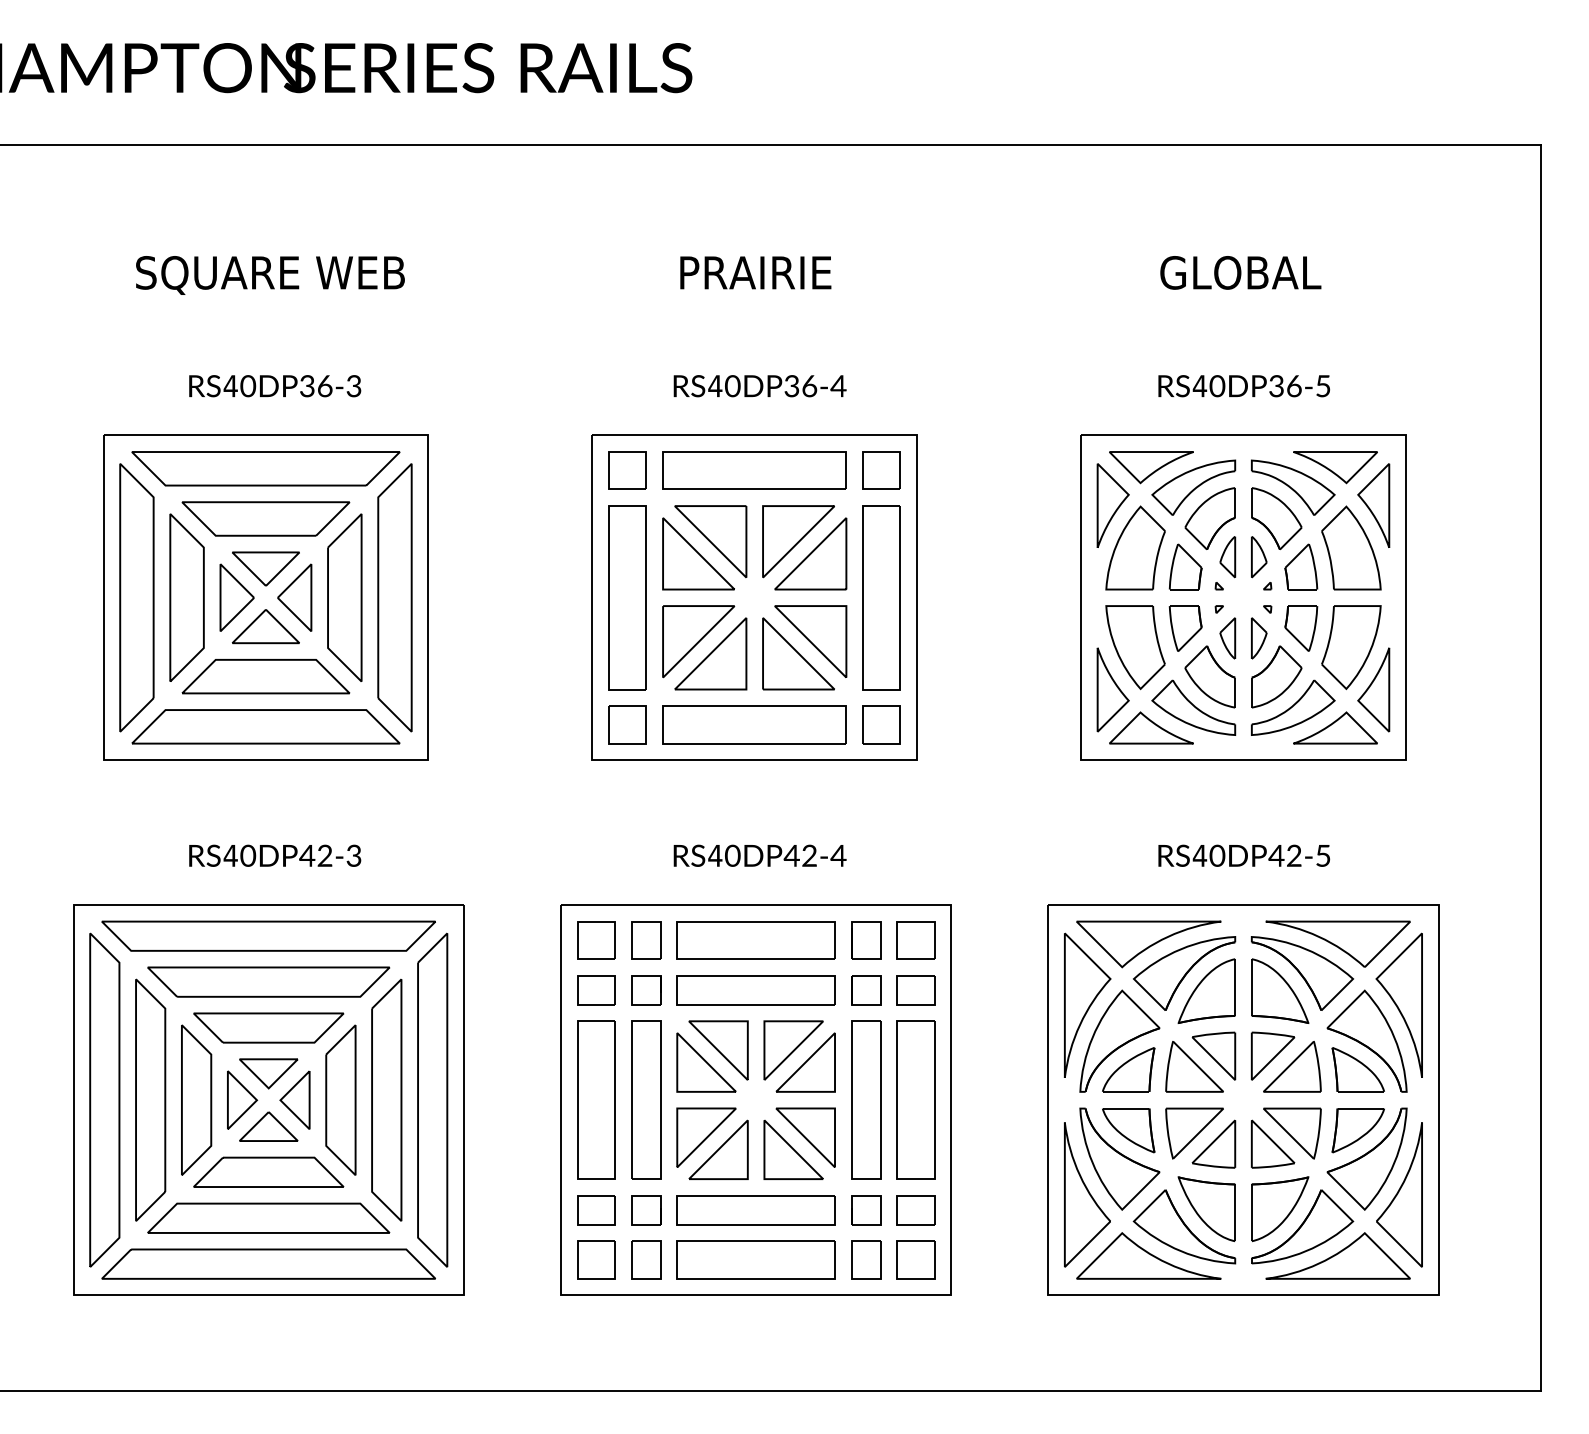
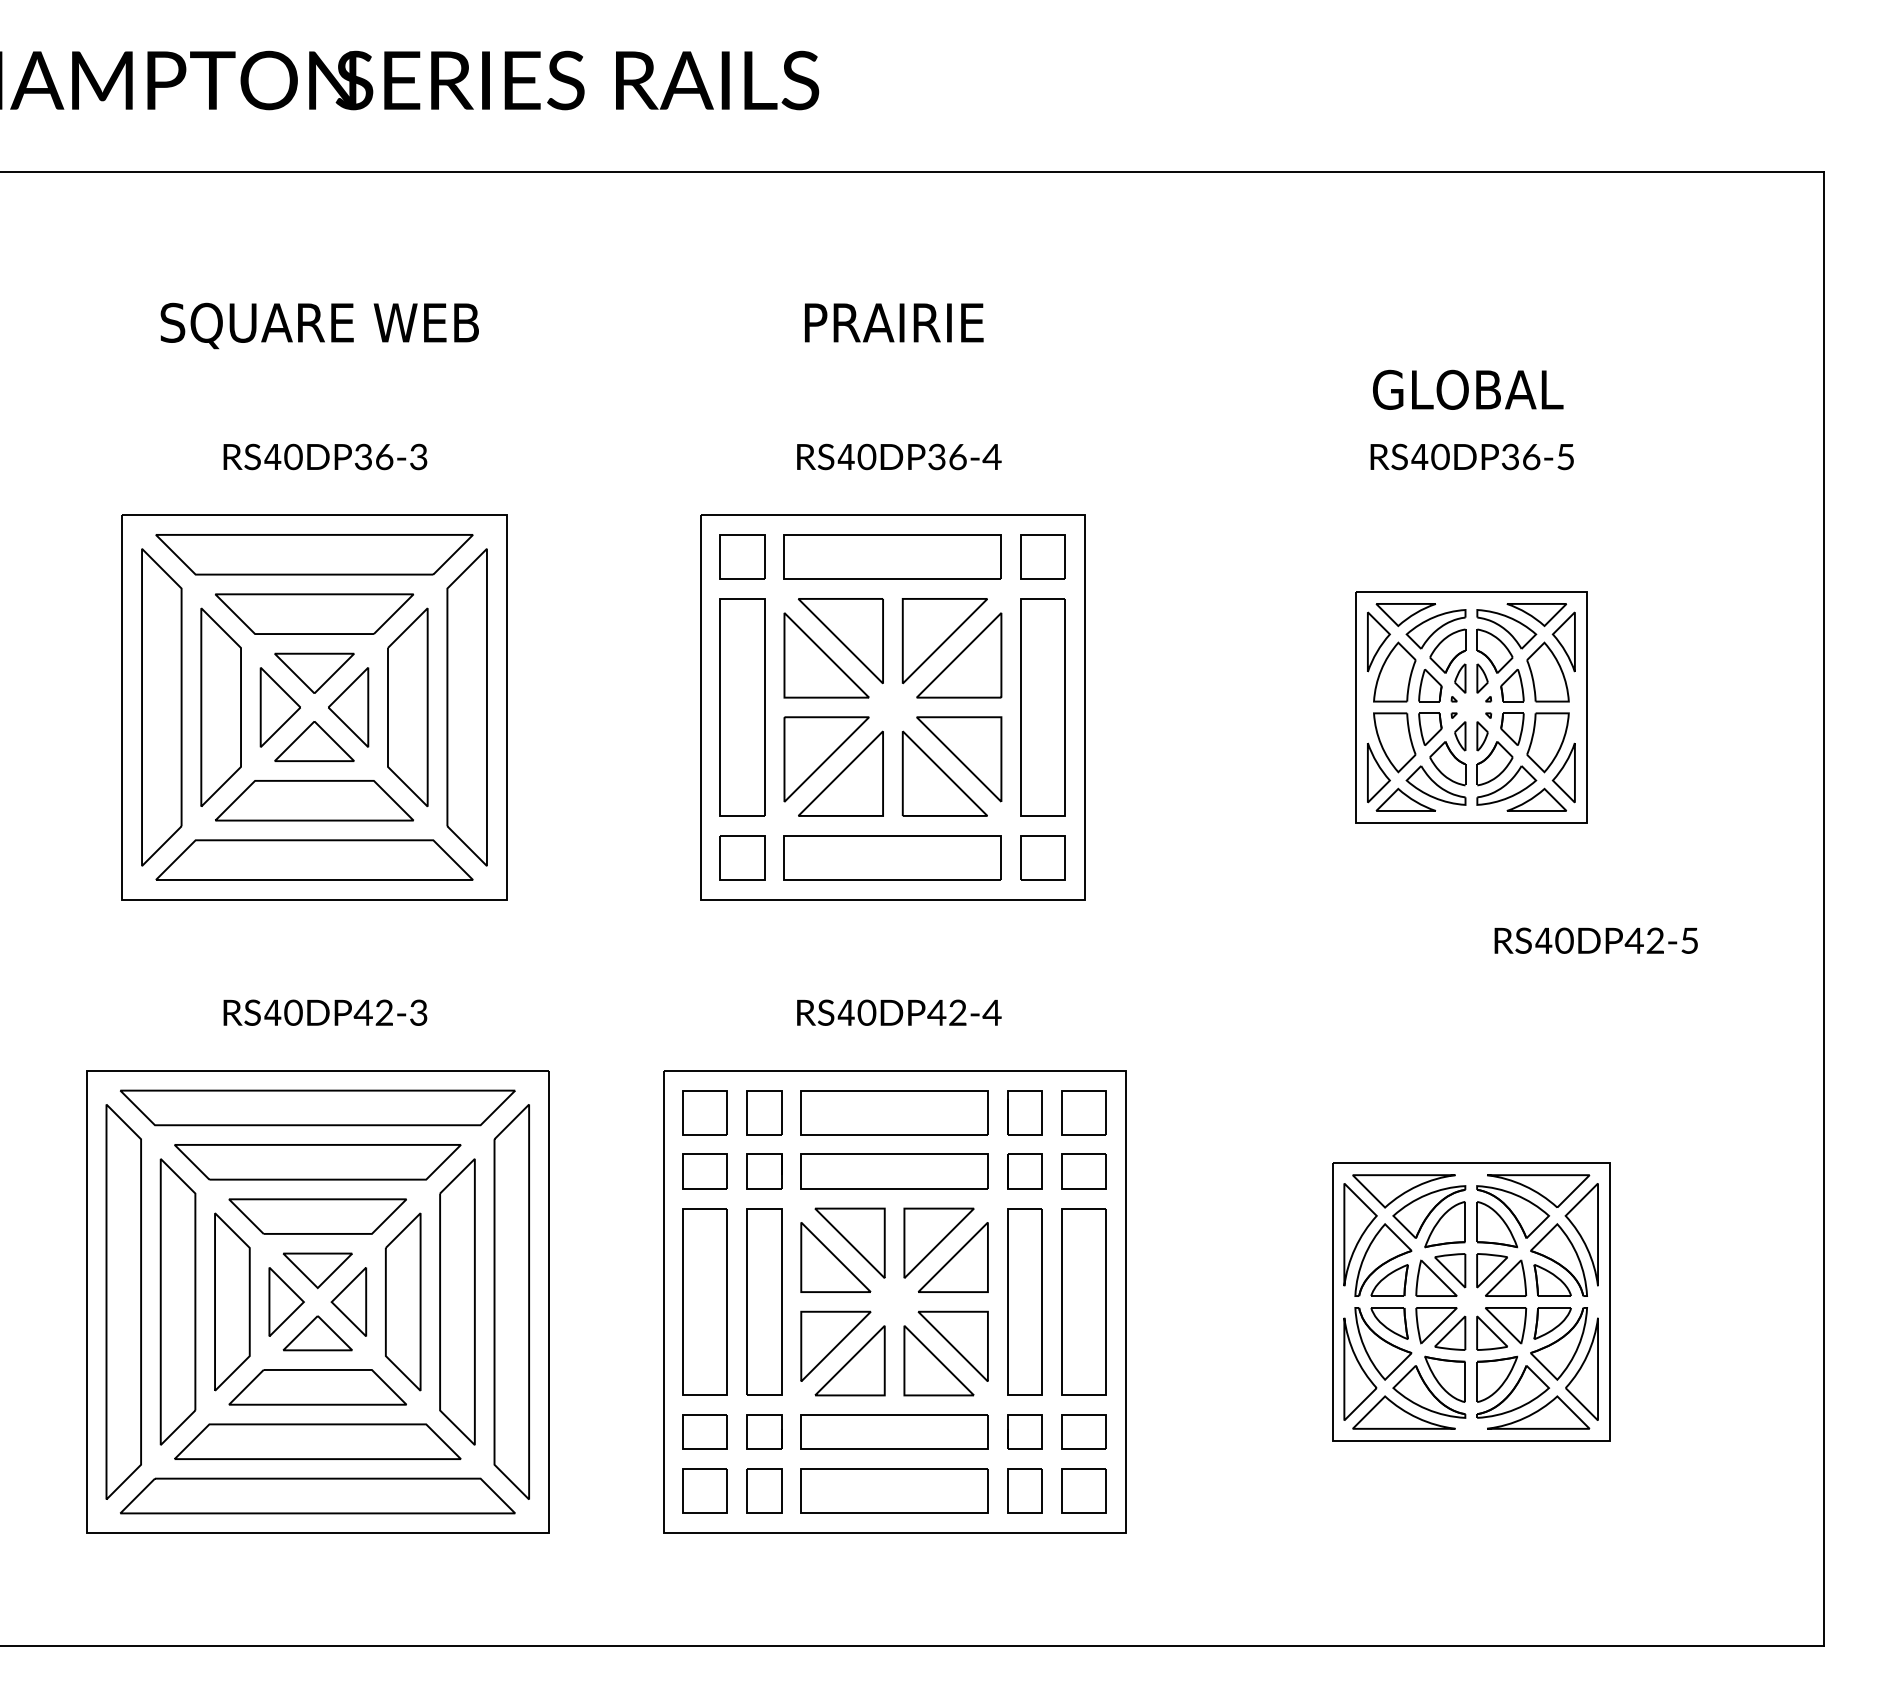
text: (1241, 272) -> (1468, 389), moved
part: (1243, 597) -> (1471, 707), size x0.6
text: (1243, 855) -> (1595, 940), moved
part: (1242, 1099) -> (1470, 1301), size x0.6

